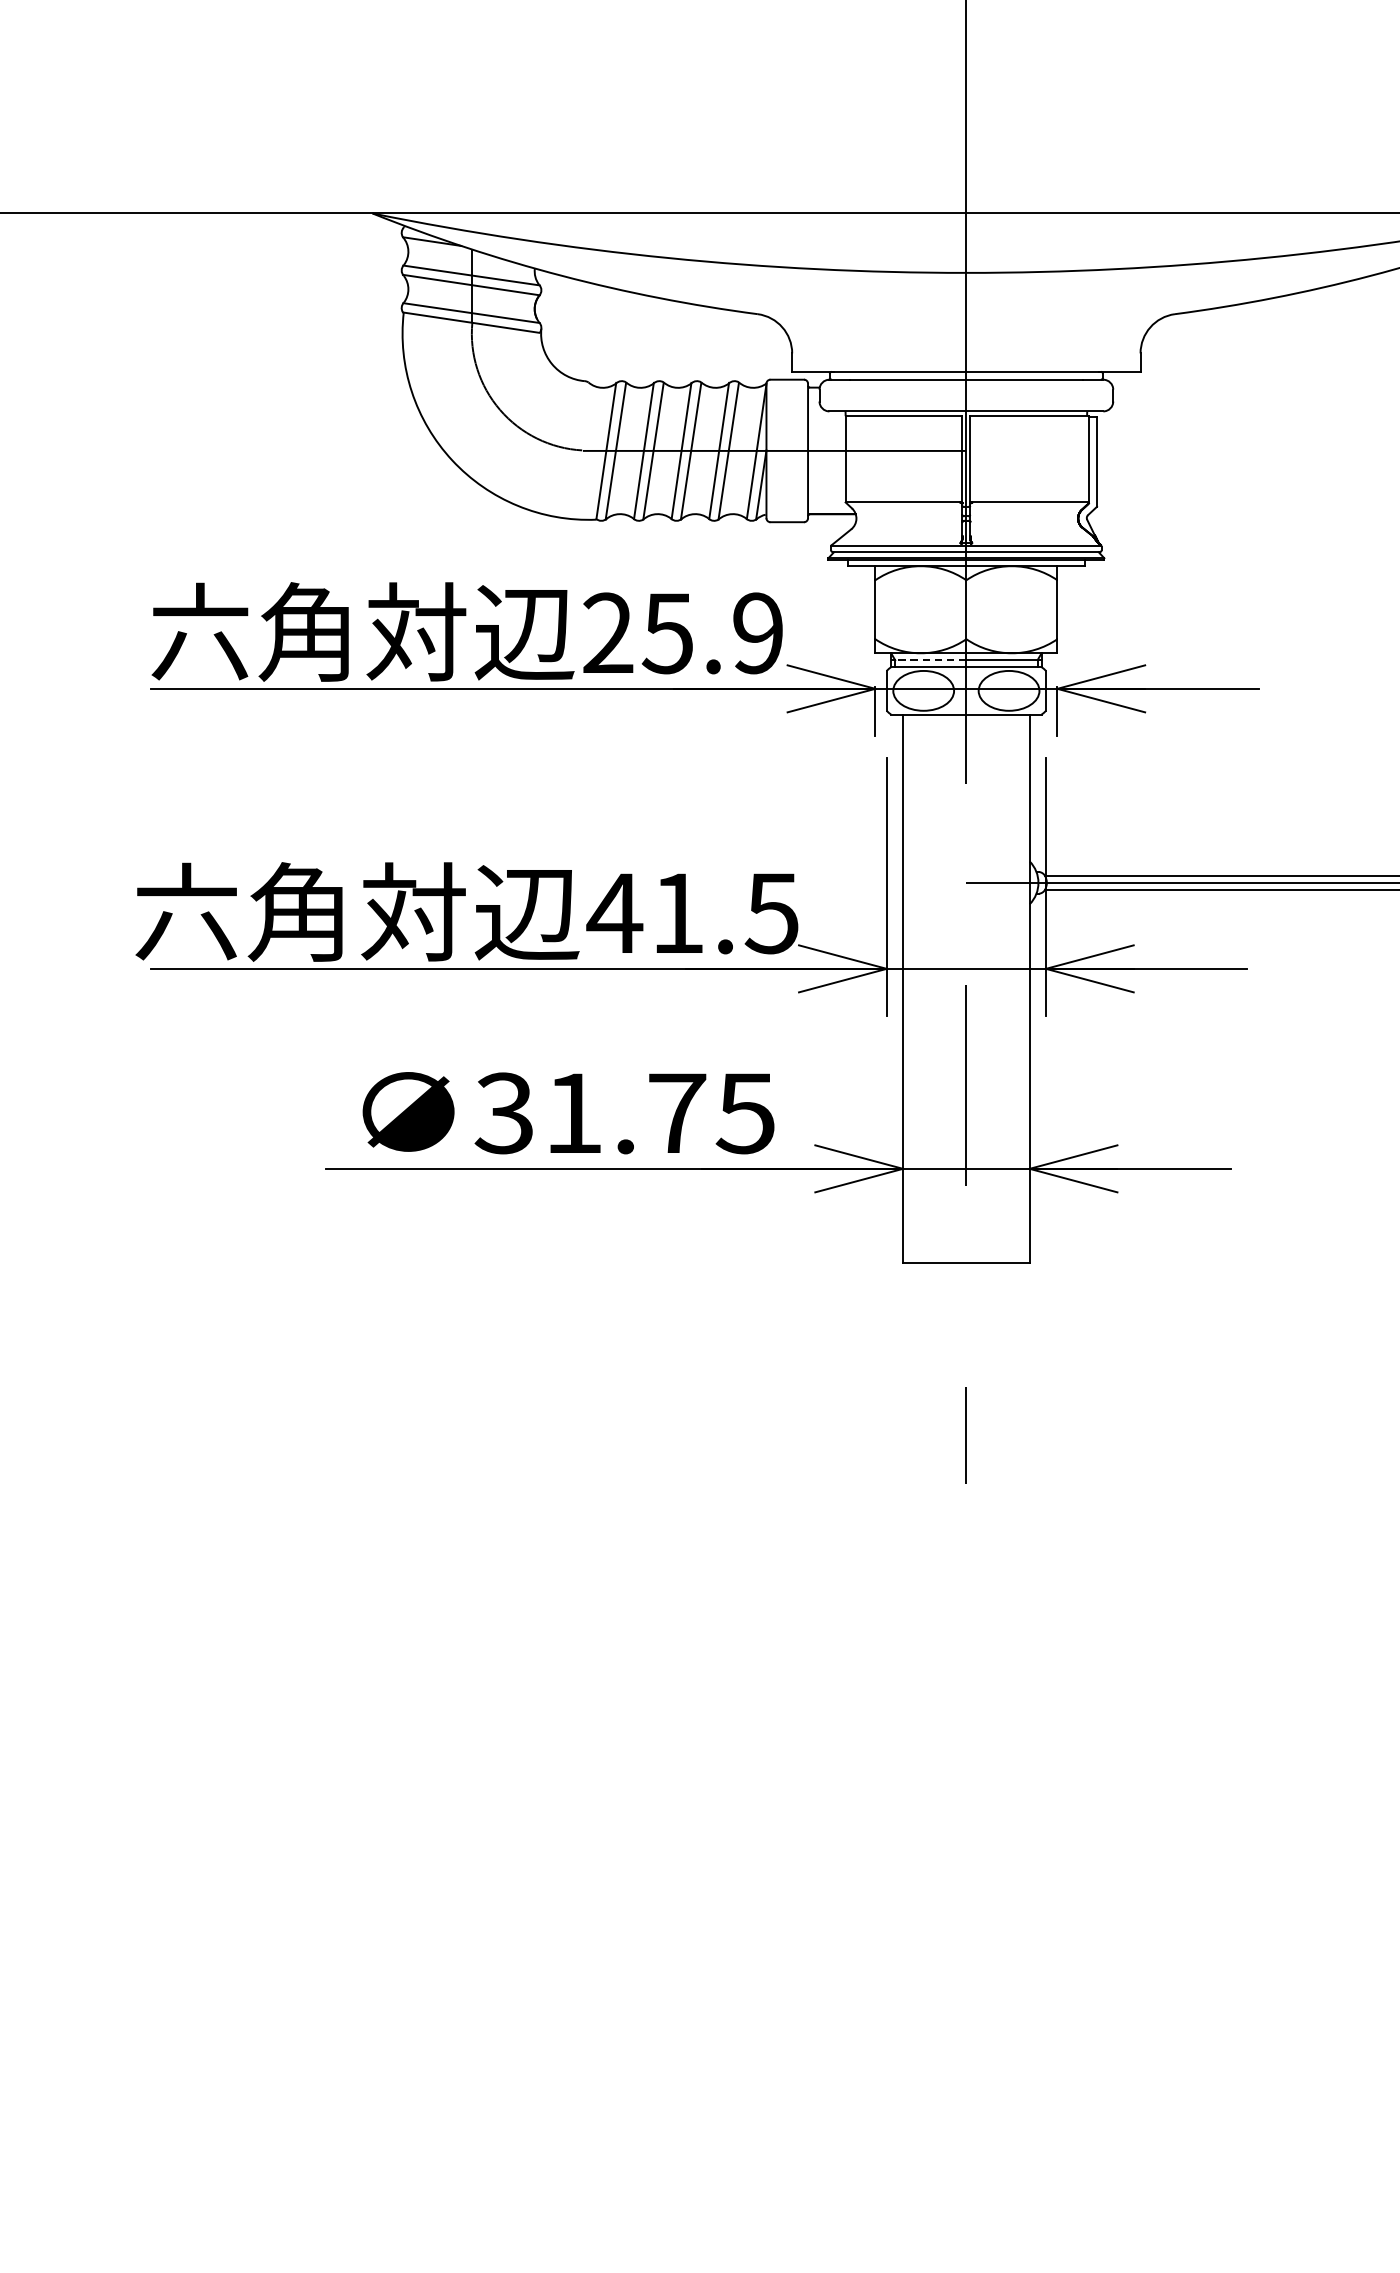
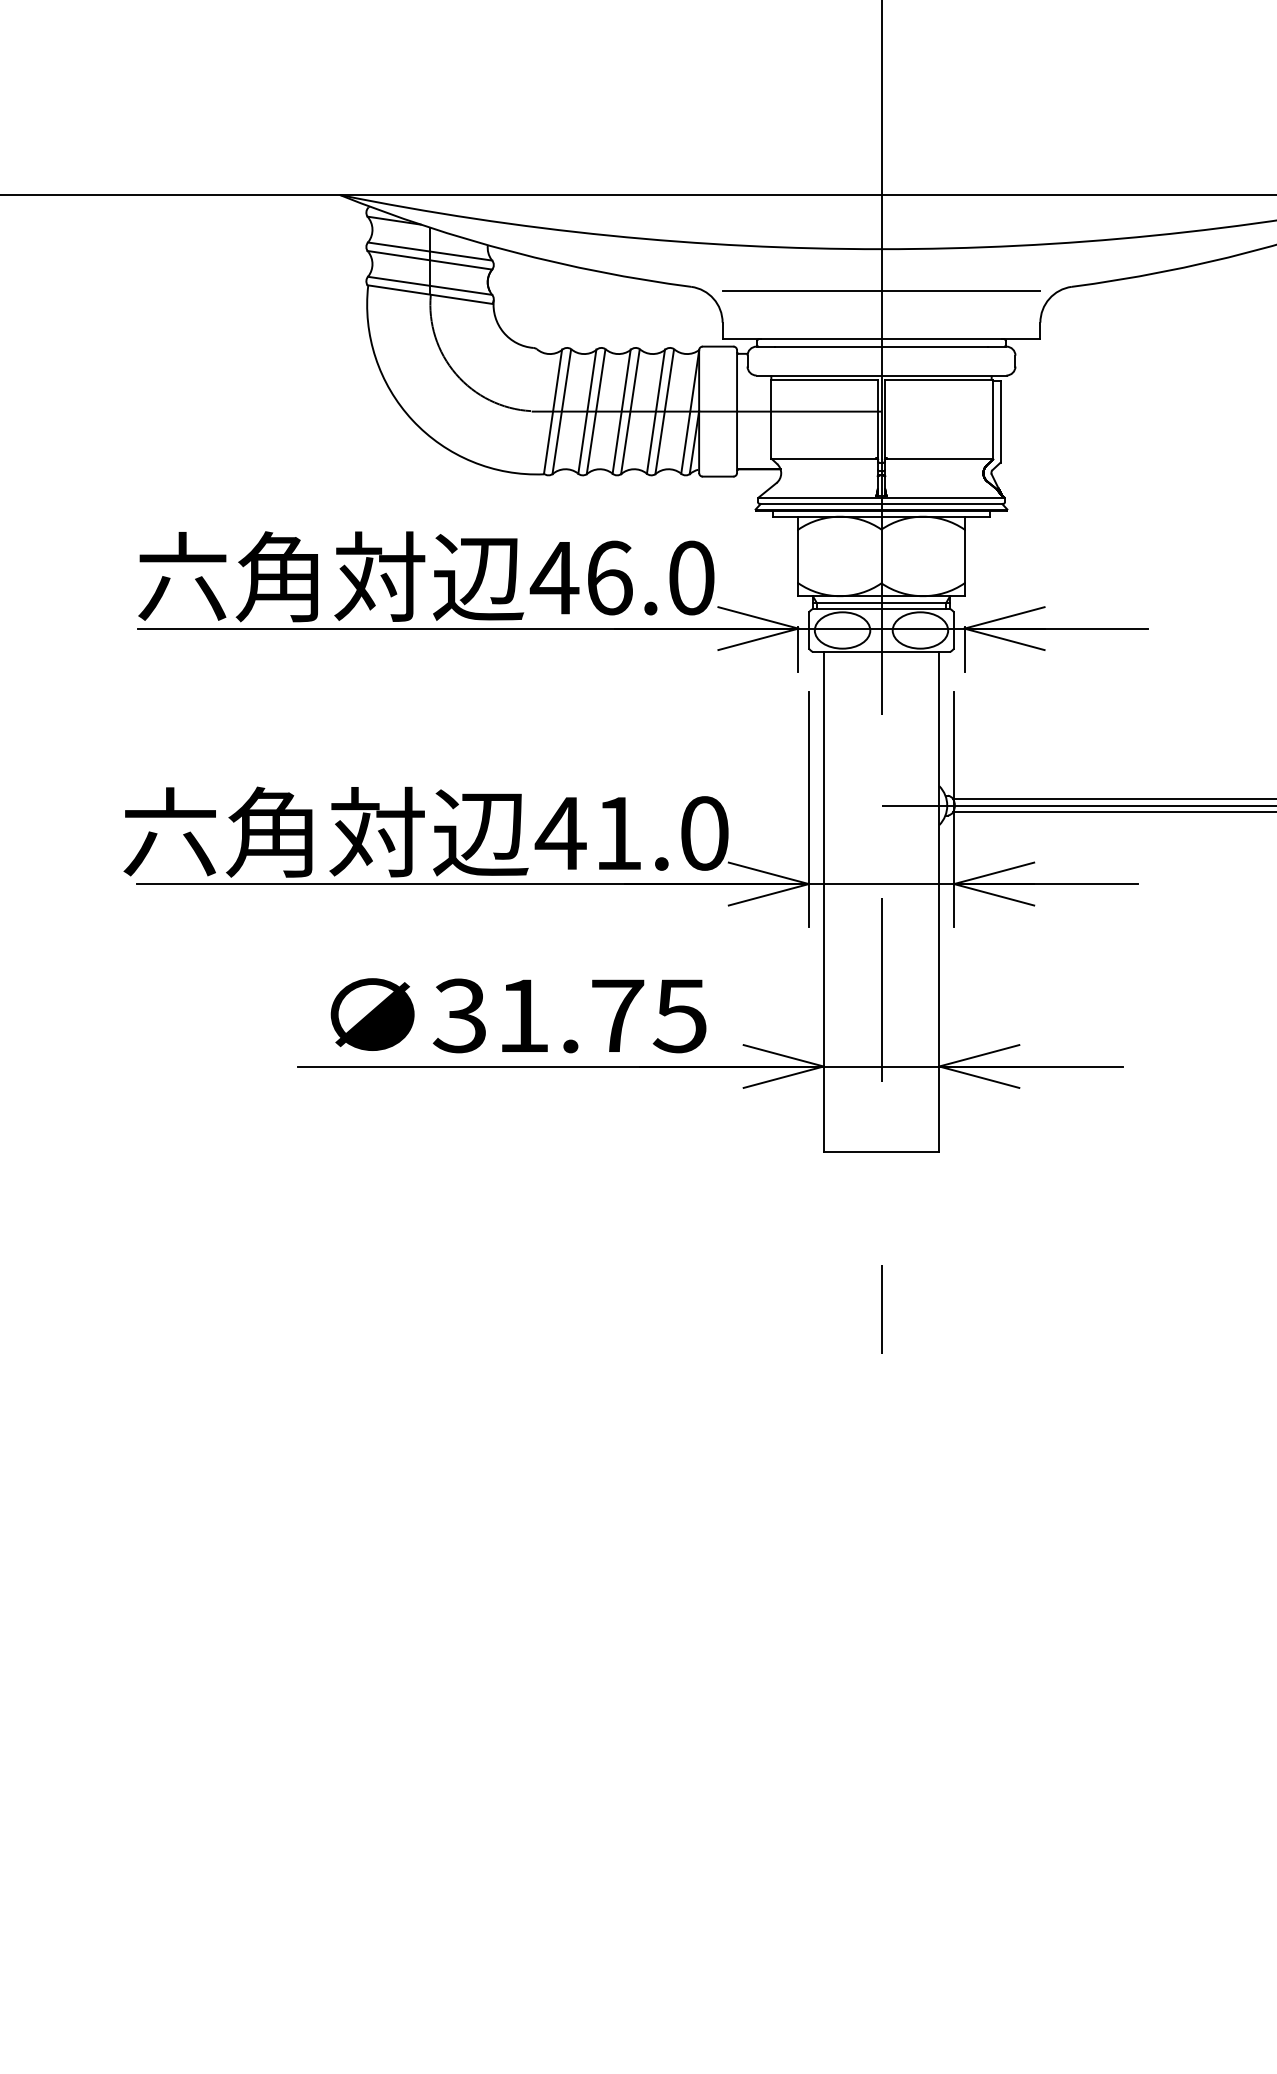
line: (966, 318) -> (881, 290), added
text: (681, 632) -> (621, 577), 25.9 -> 46.0
line: (928, 660) -> (846, 602), dashed -> solid
text: (771, 913) -> (703, 833), 41.5 -> 41.0

